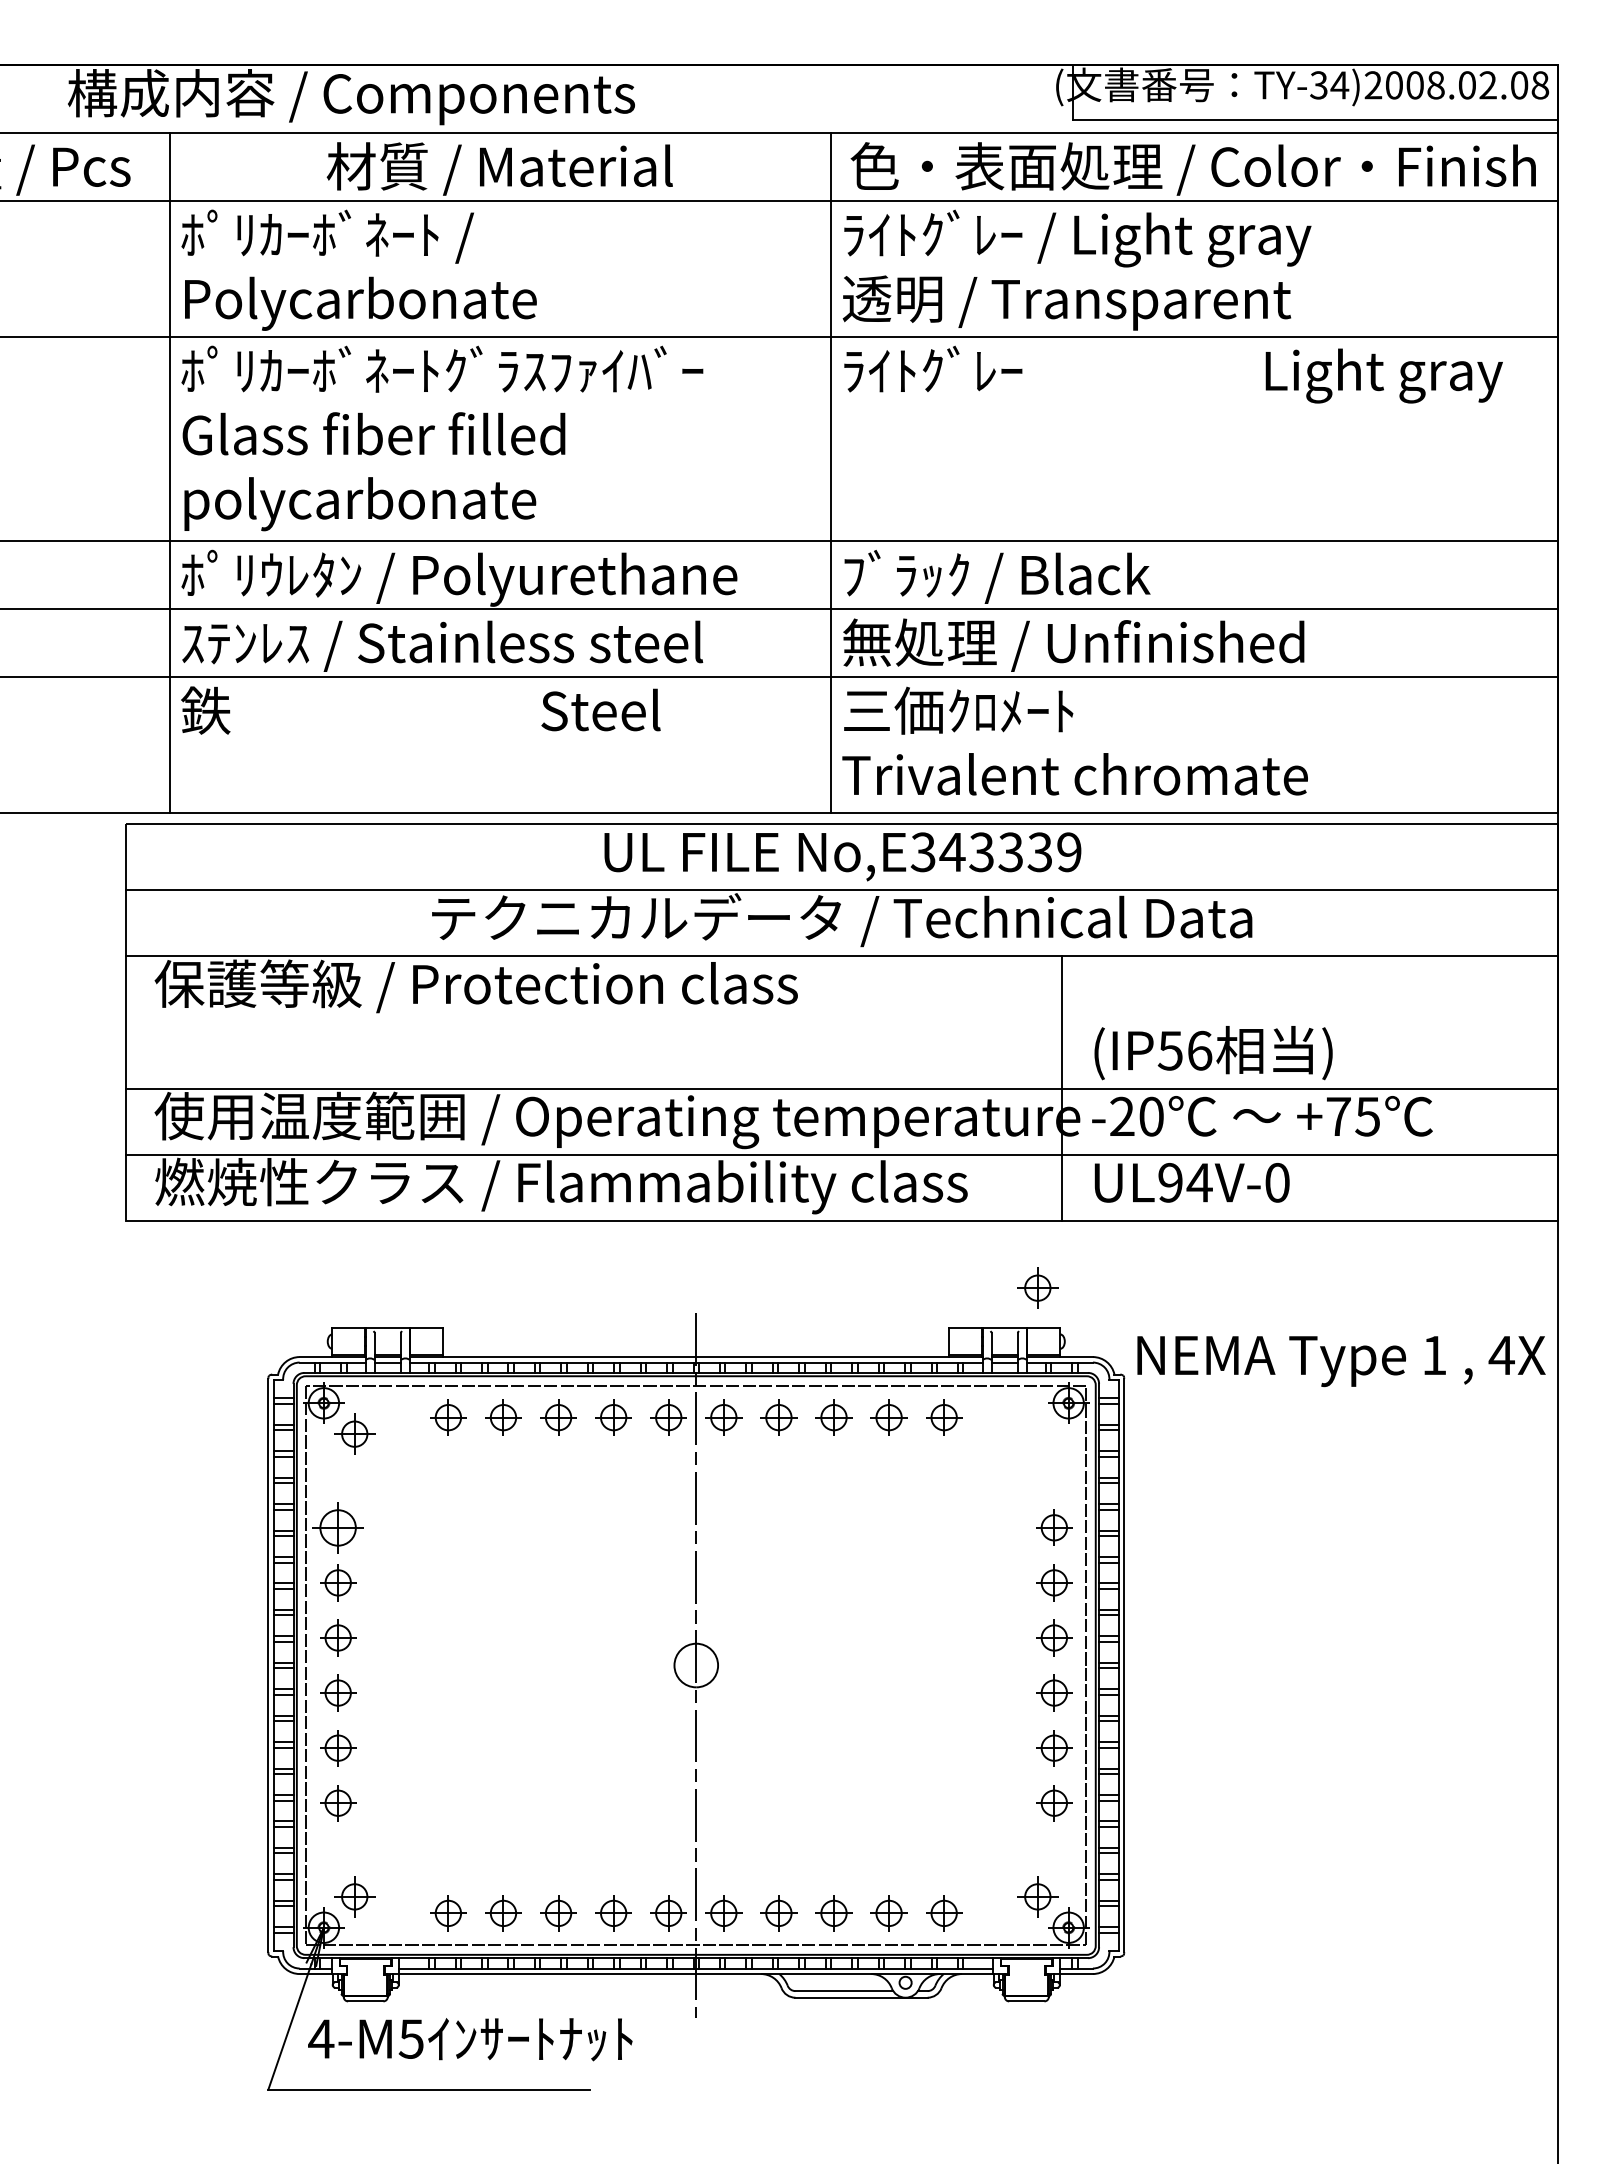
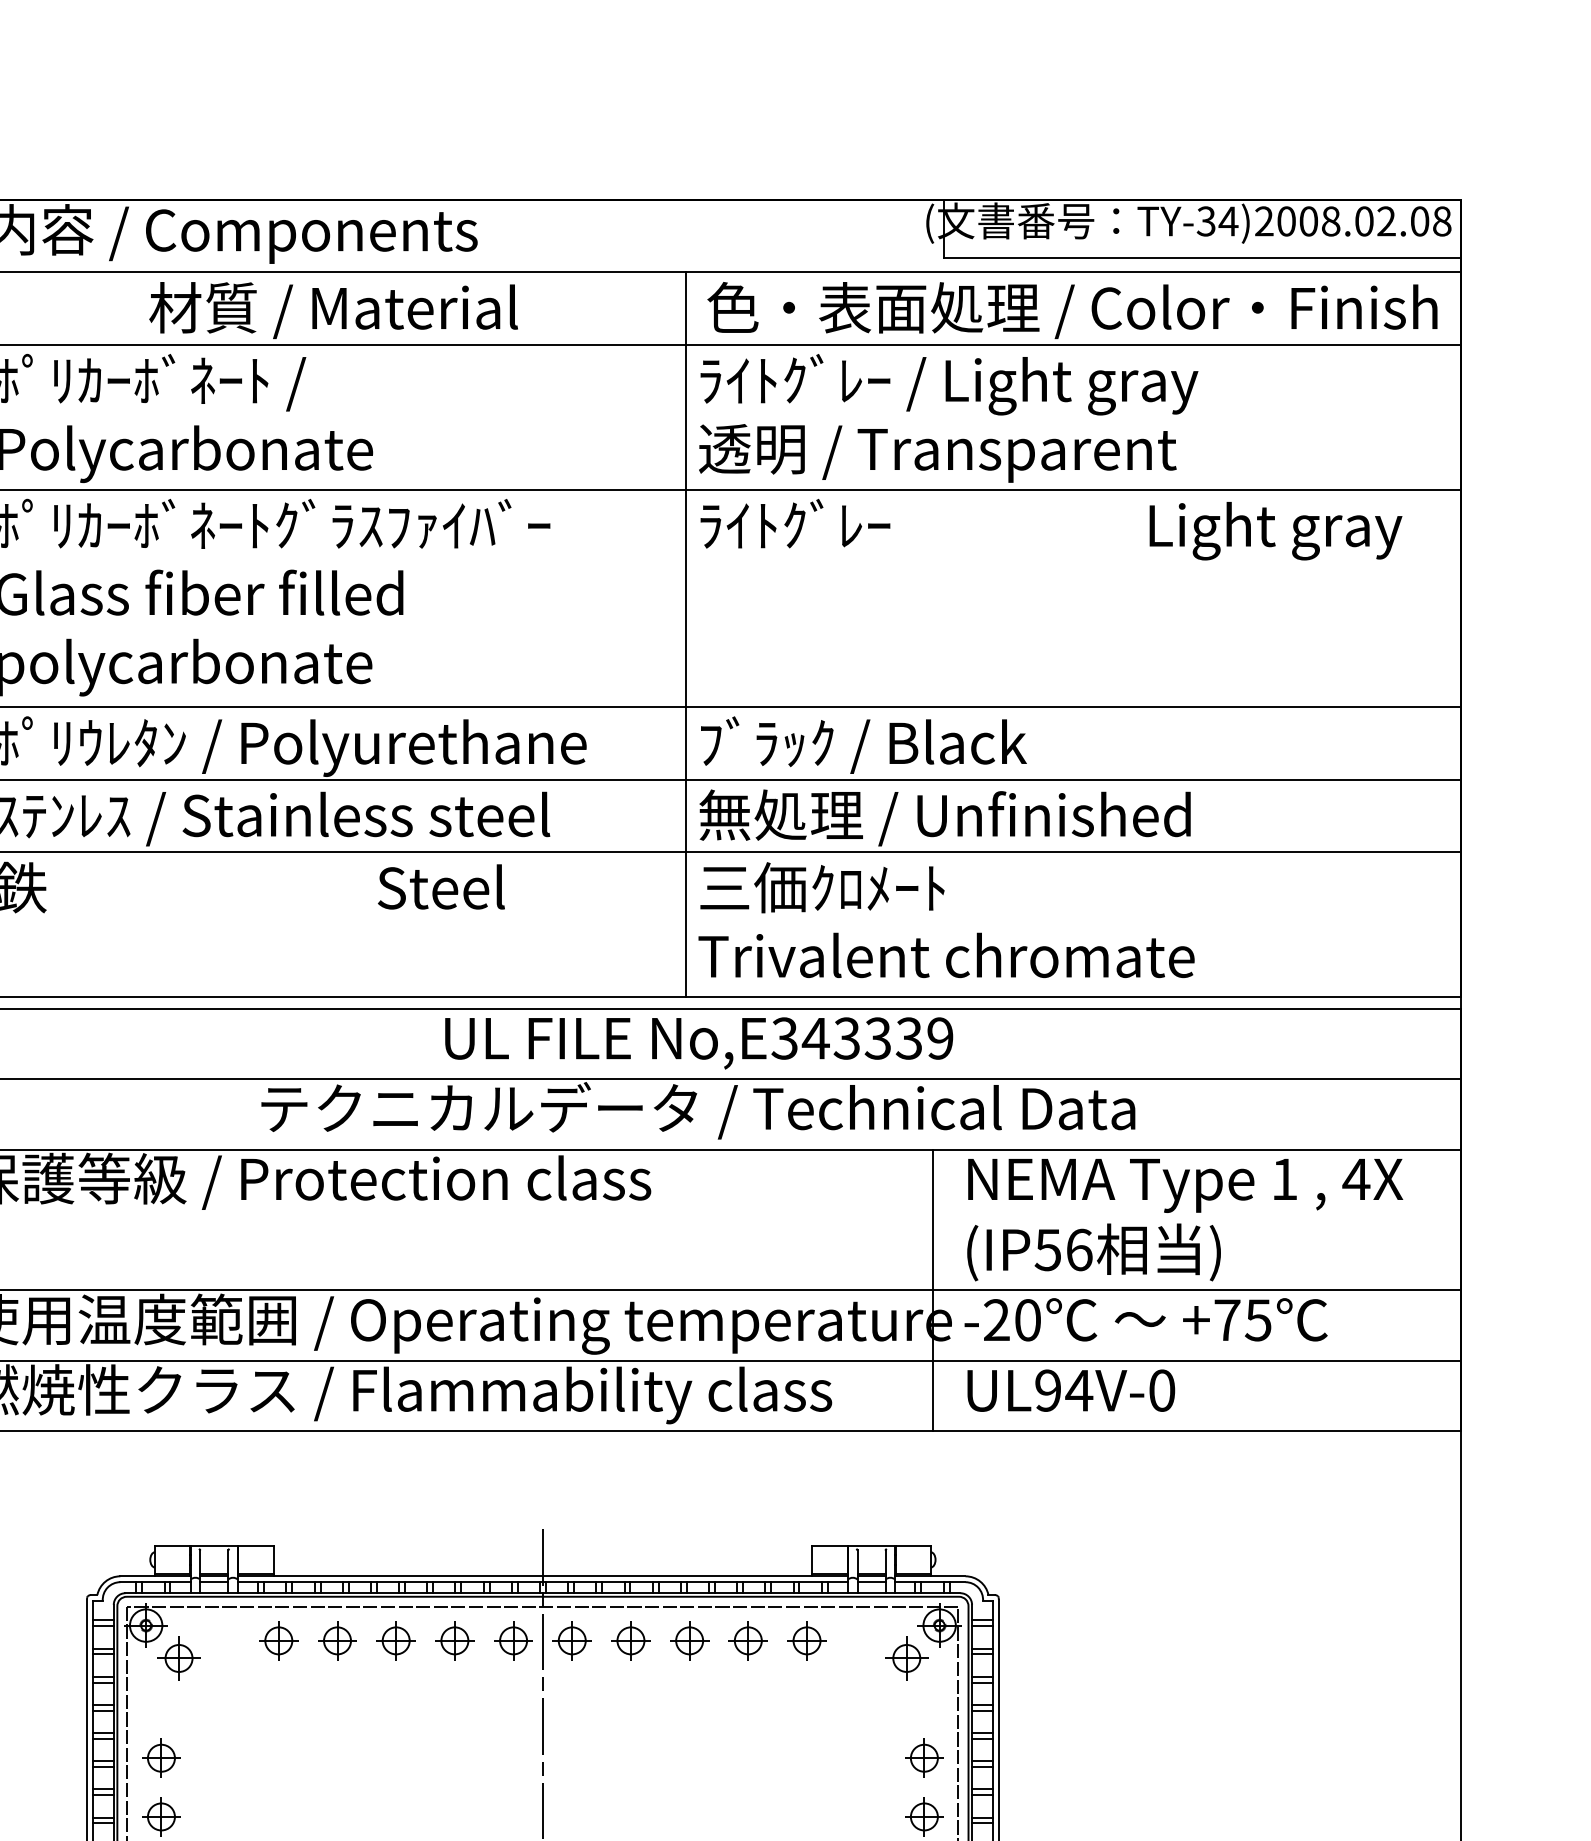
part: (1037, 1287) -> (906, 1657), moved
text: (1341, 1361) -> (1185, 1185), moved
part: (338, 1527) -> (161, 1757), size x0.71

